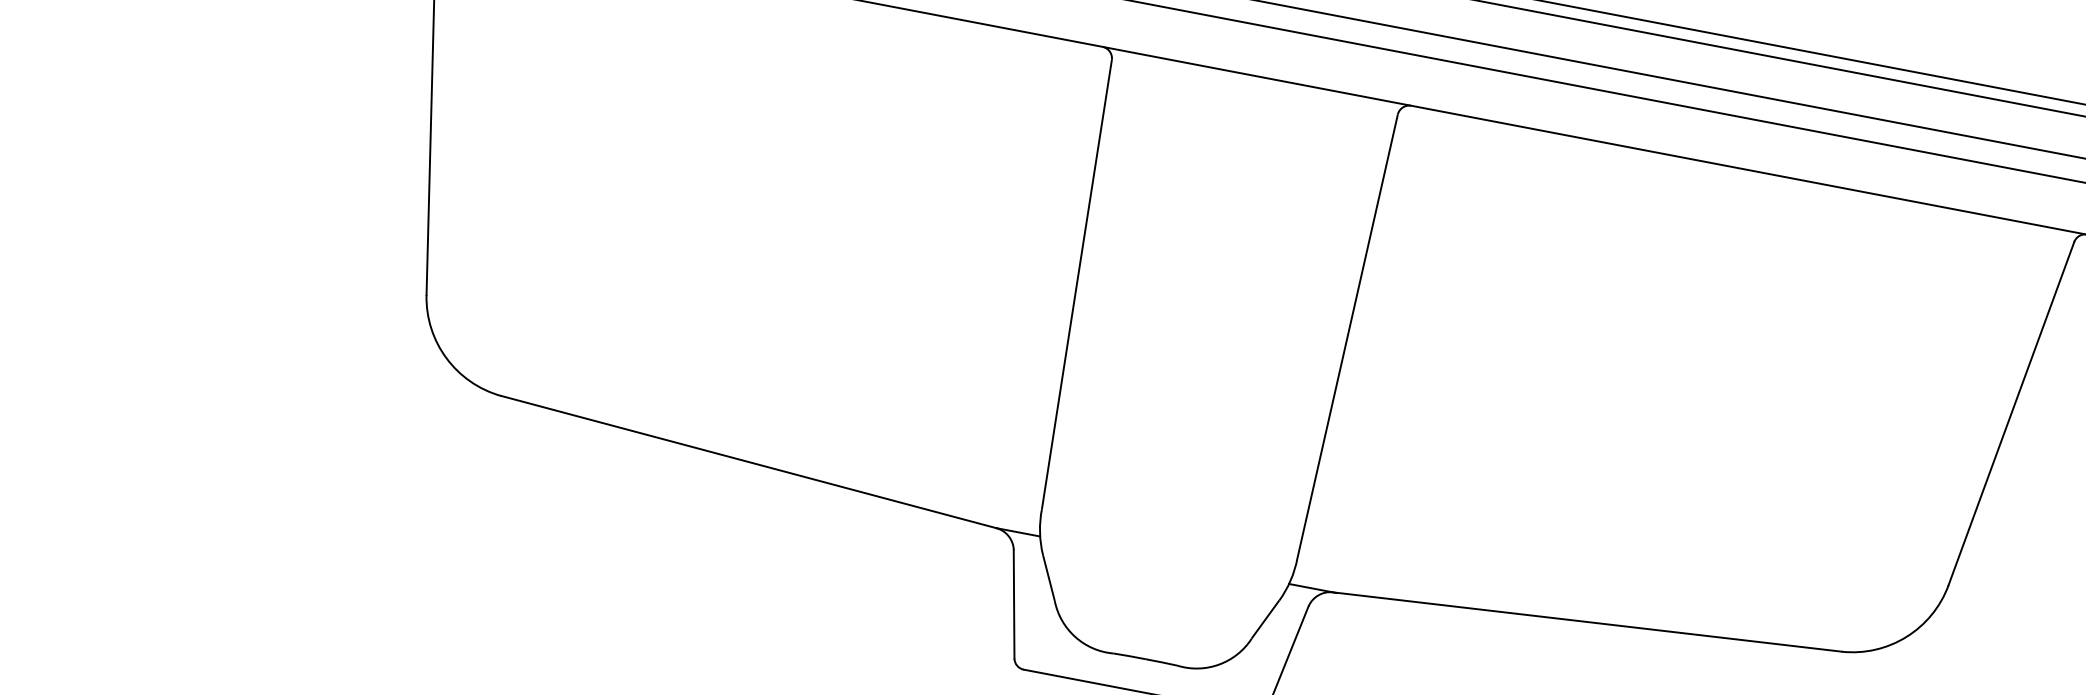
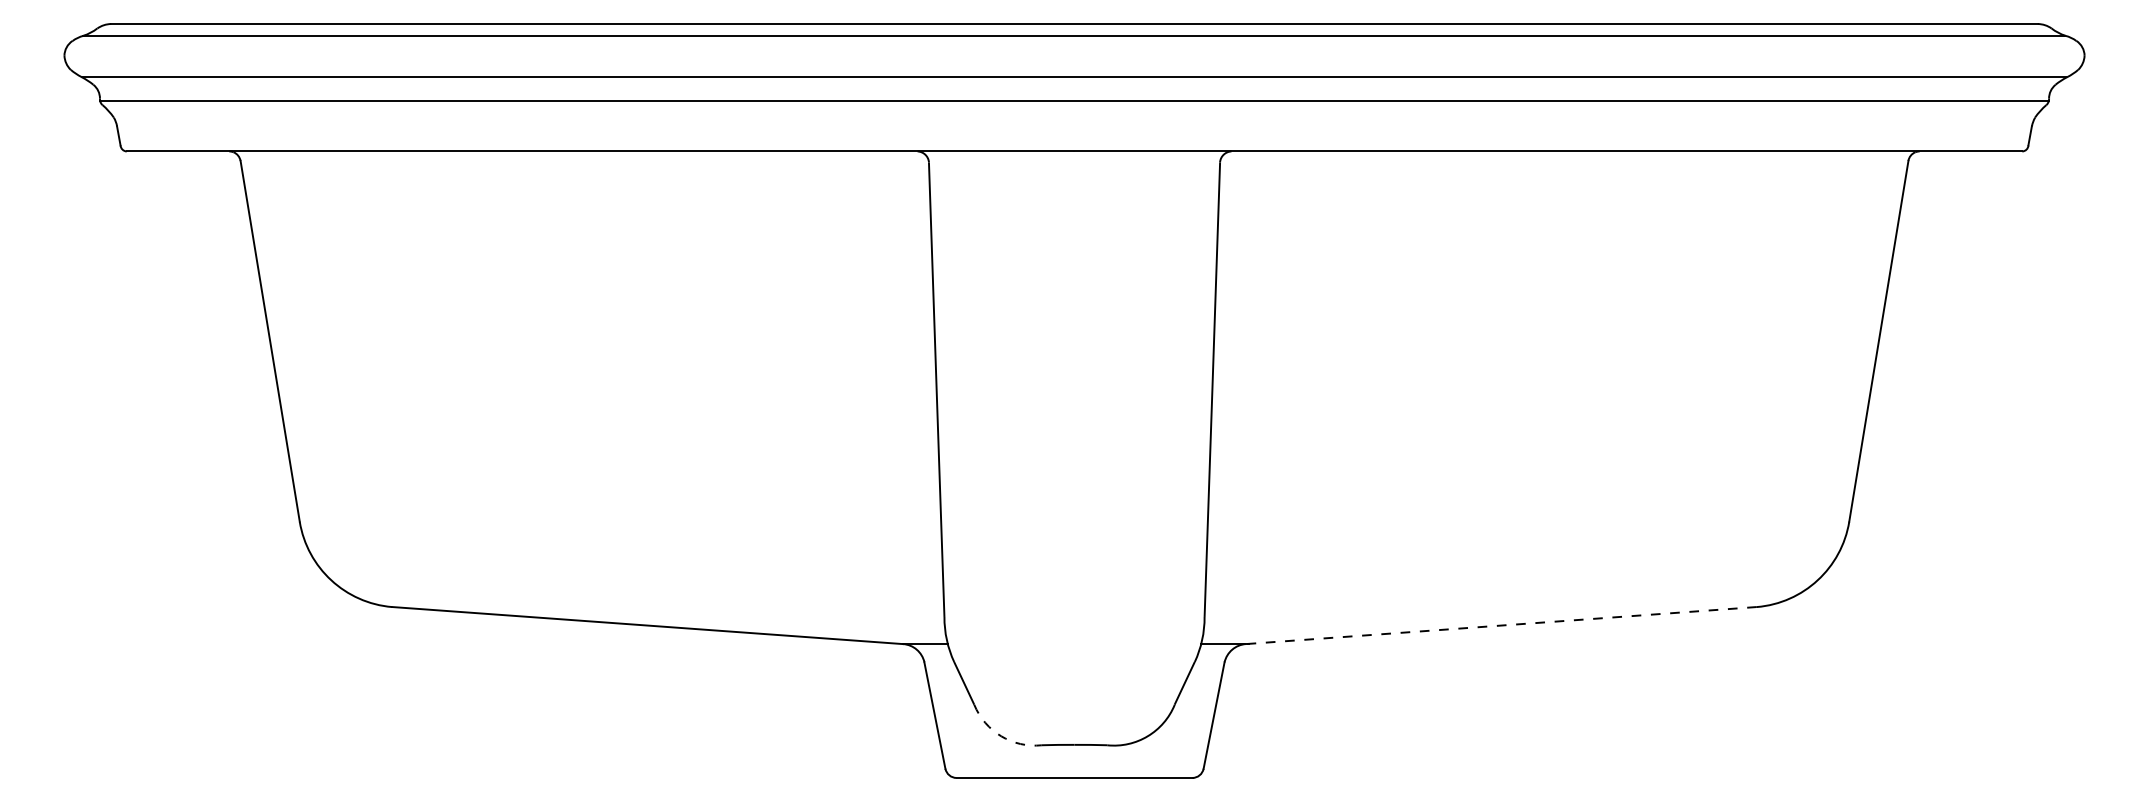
line: (1586, 621) -> (1500, 625), solid -> dashed
arc: (1075, 637) -> (1001, 736), solid -> dashed

